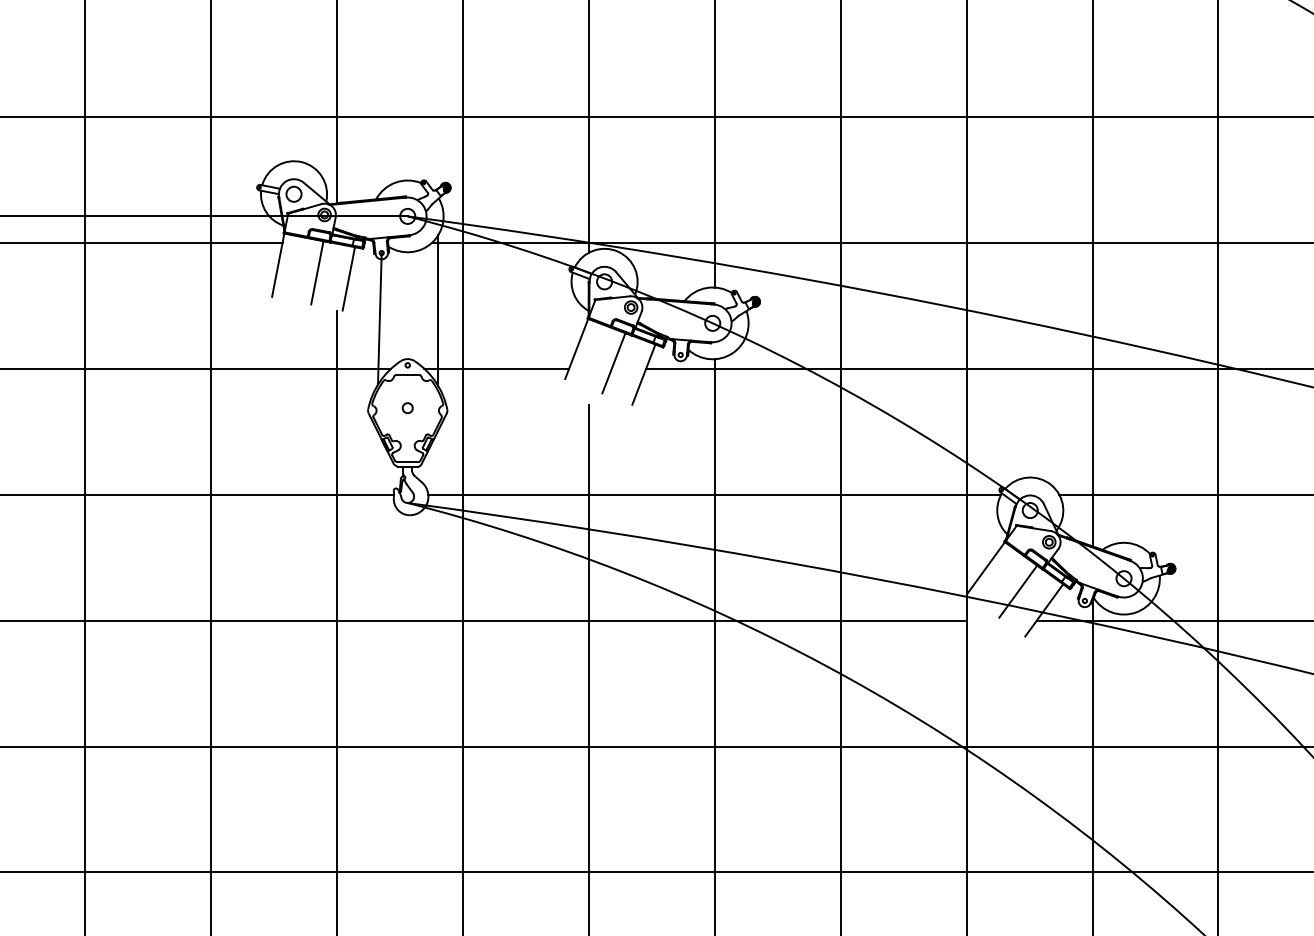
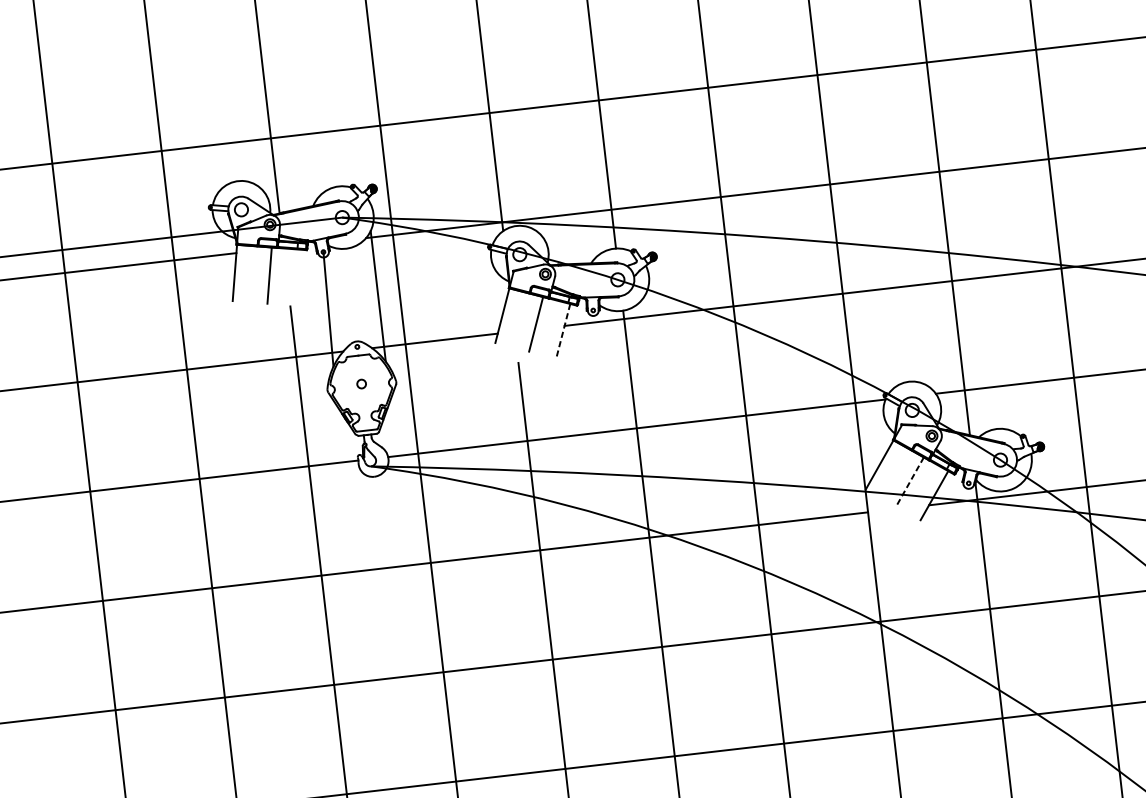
line: (348, 278) -> (297, 277), removed
line: (643, 375) -> (563, 332), solid -> dashed
line: (1018, 591) -> (910, 481), solid -> dashed

